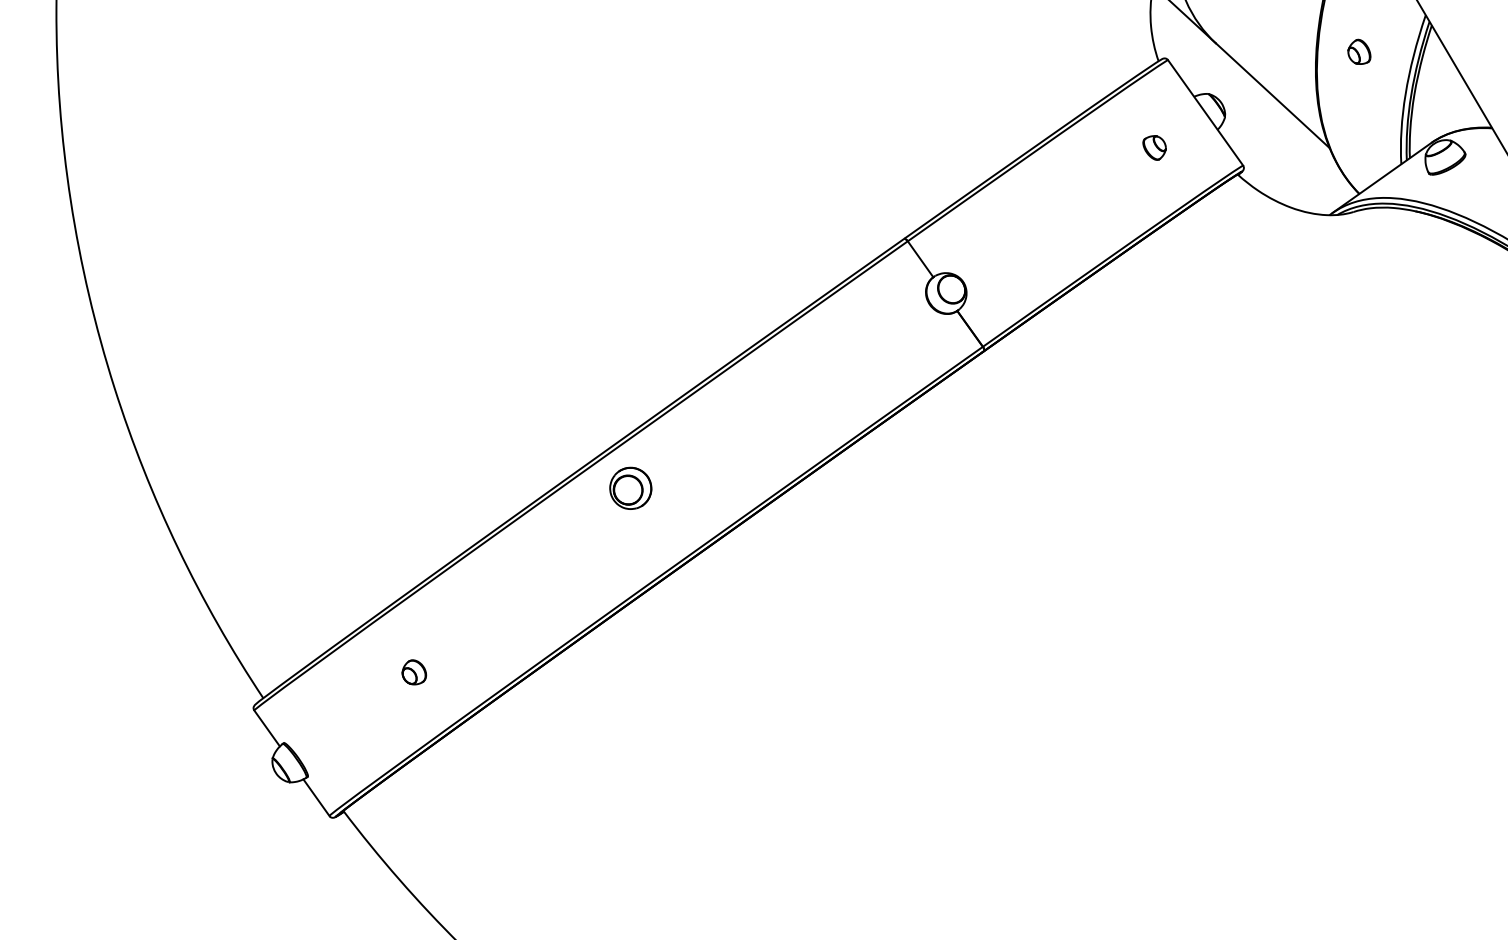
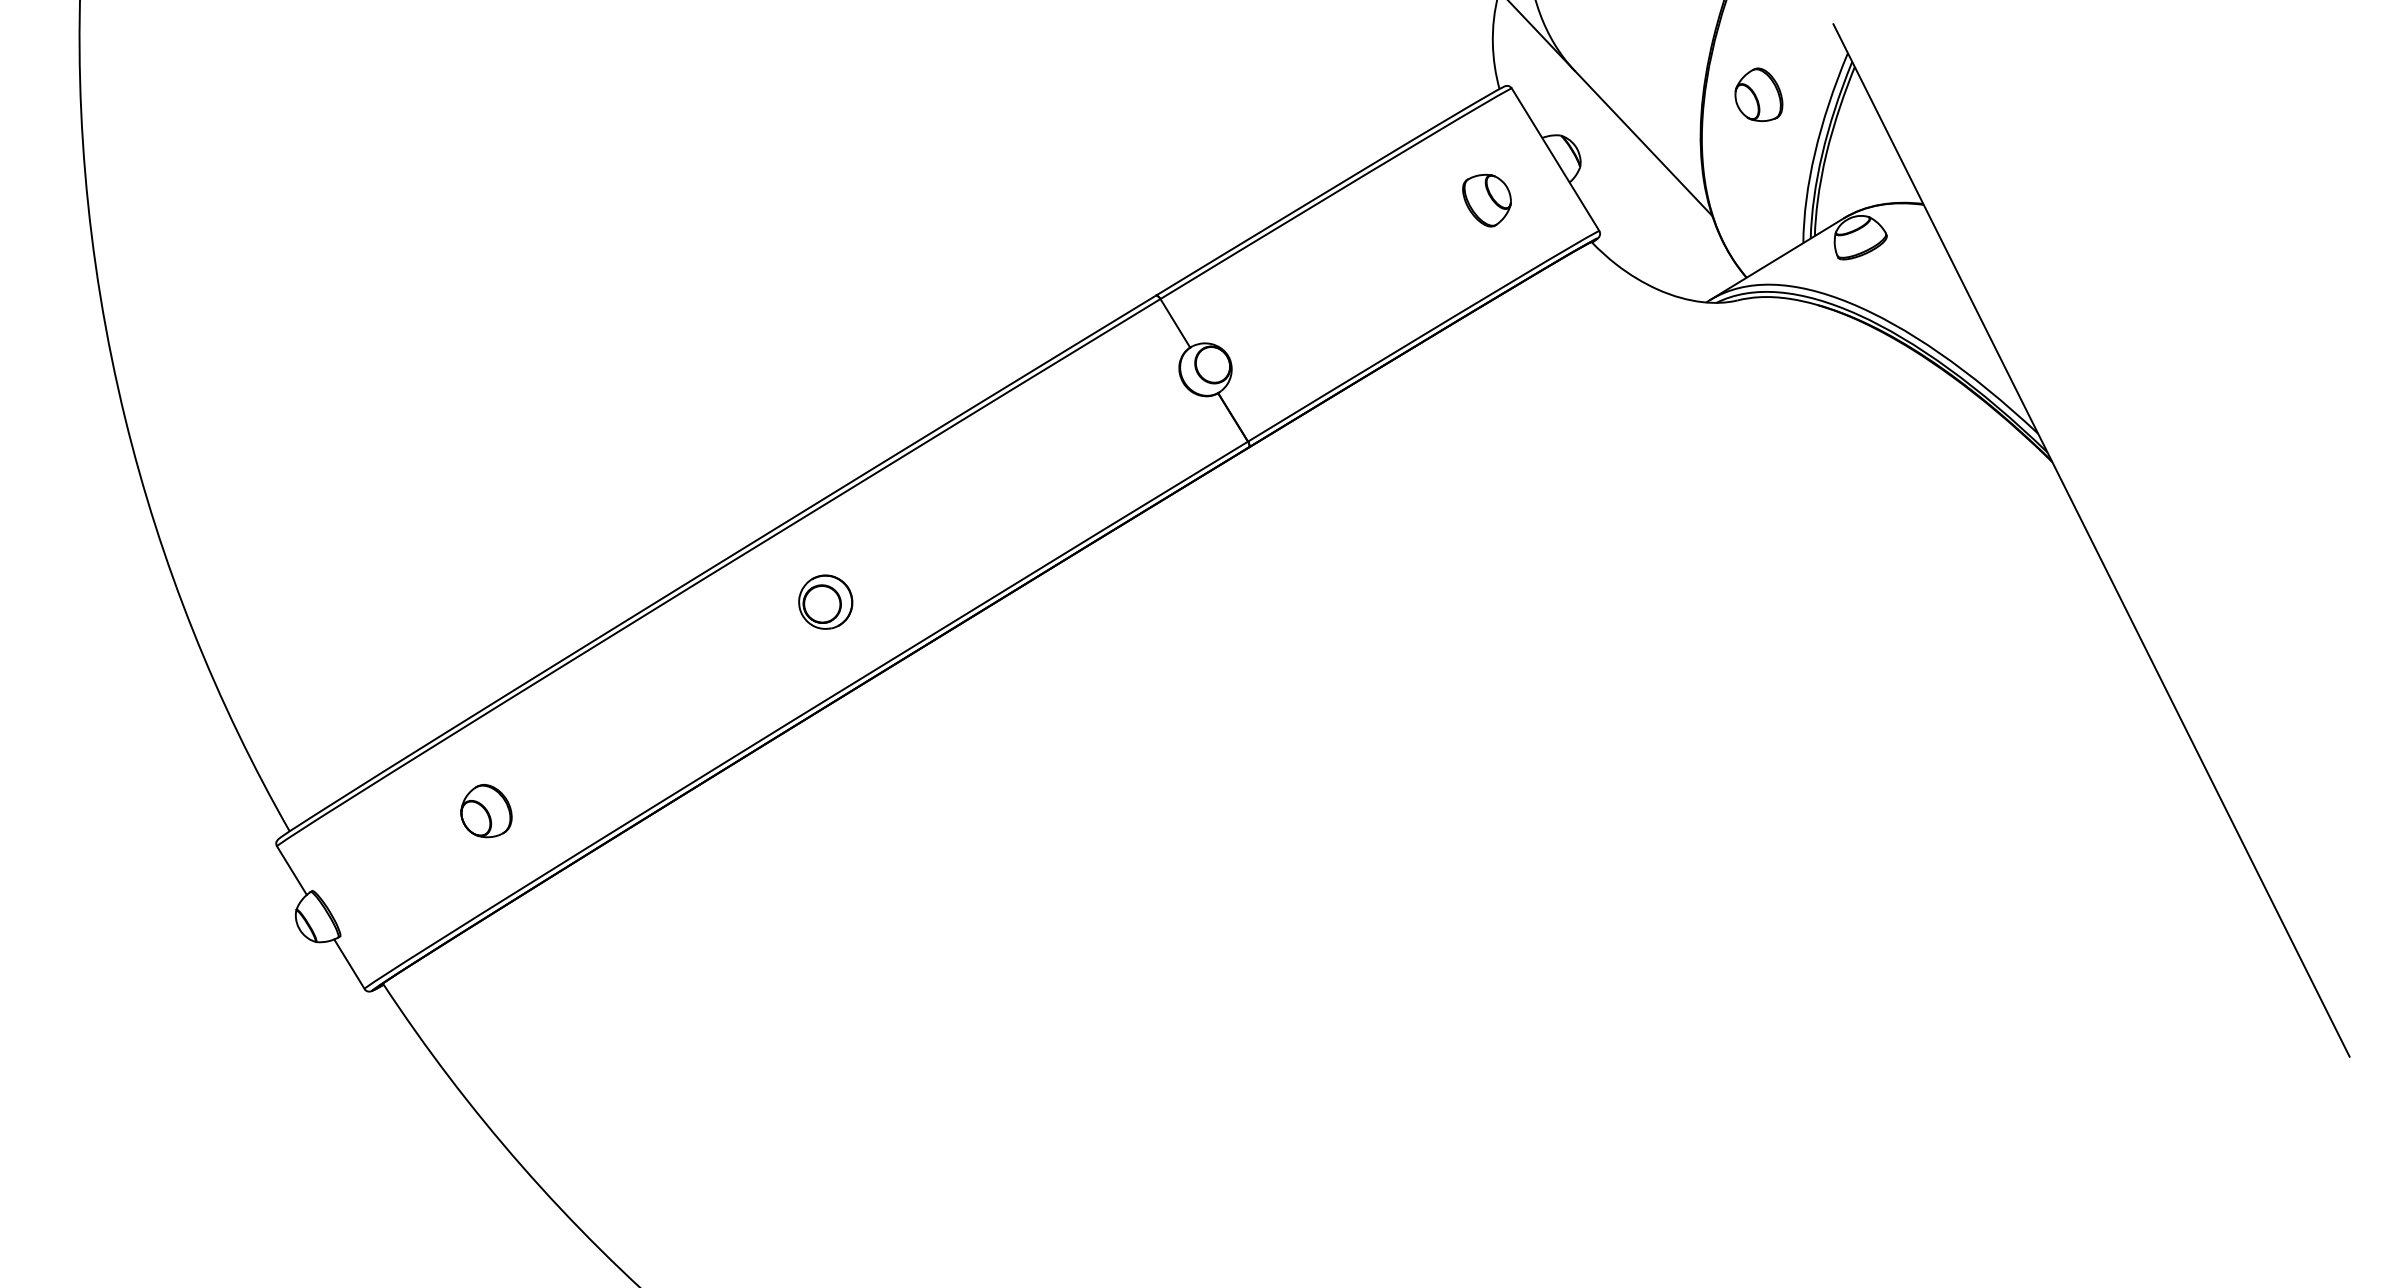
part: (1358, 51) -> (1758, 94), size x1.67
part: (1154, 148) -> (1486, 200), size x1.67
part: (630, 487) -> (825, 601), moved
part: (414, 672) -> (486, 811), size x1.67

